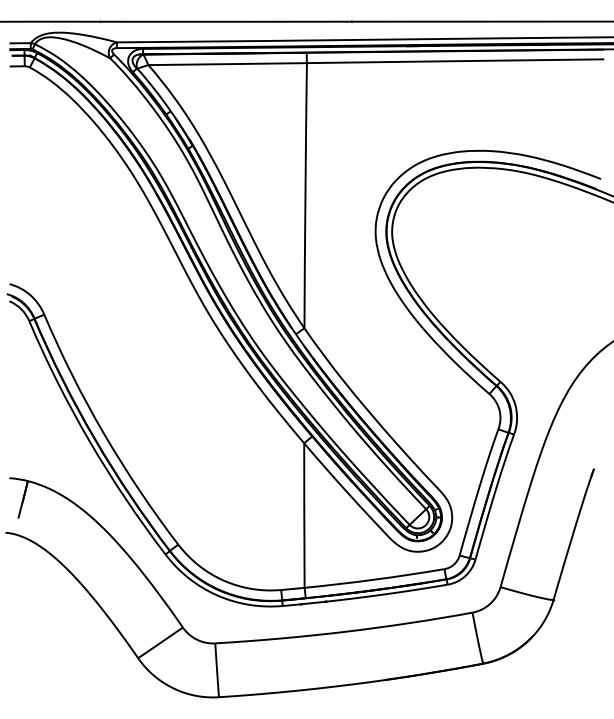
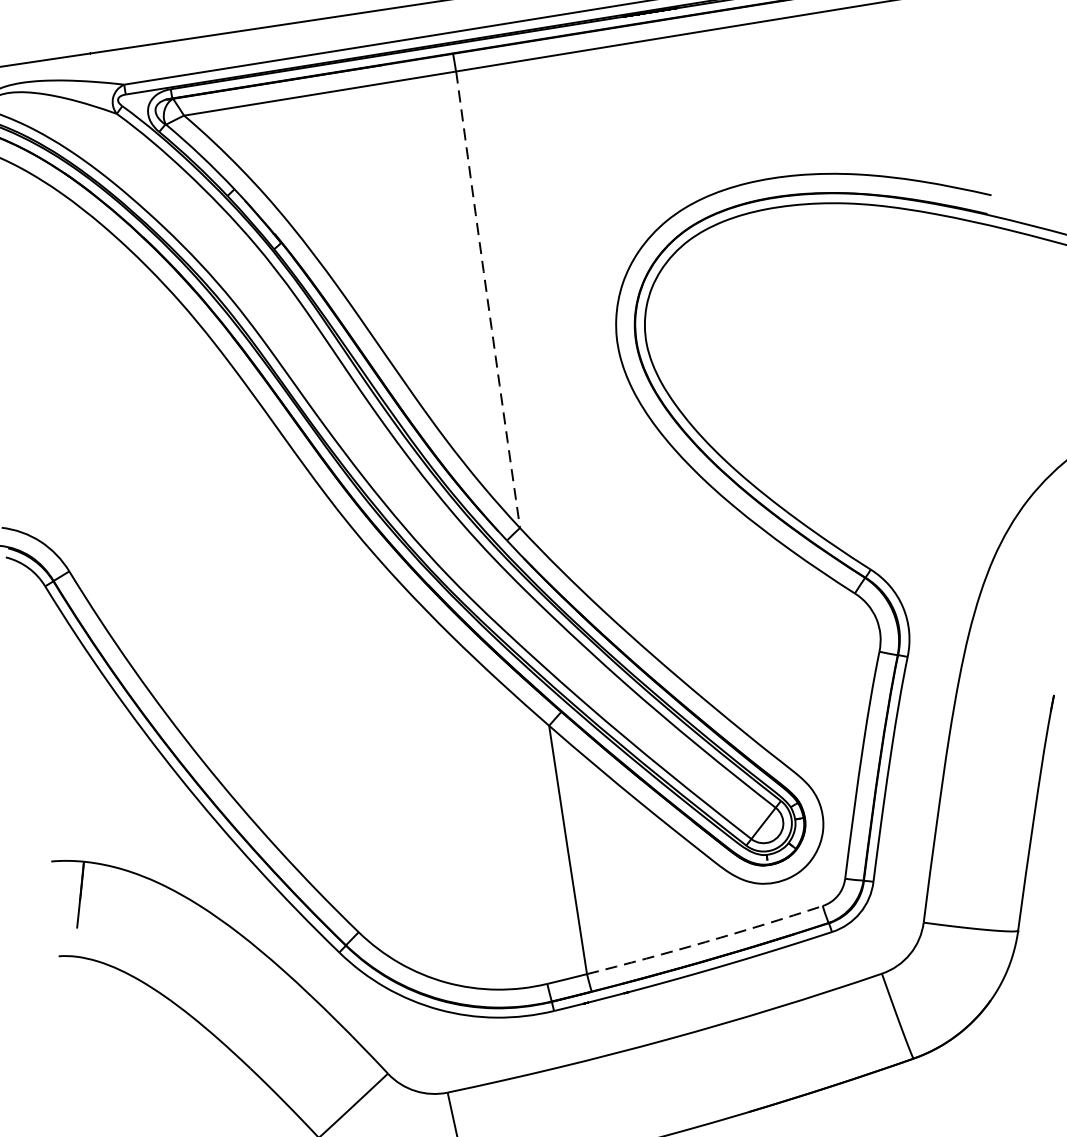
arc: (305, 195) -> (487, 299), solid -> dashed
arc: (374, 579) -> (704, 941), solid -> dashed

